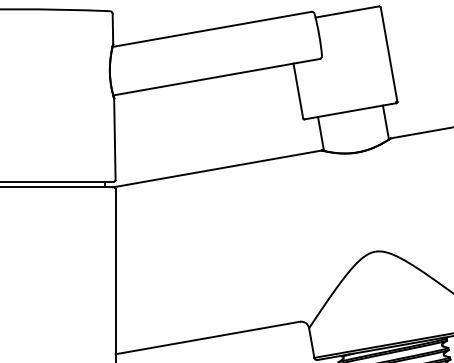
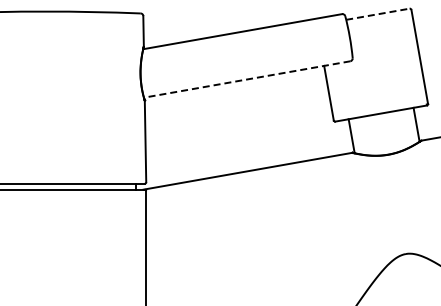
line: (347, 11) -> (378, 13), solid -> dashed
line: (216, 77) -> (247, 79), solid -> dashed

